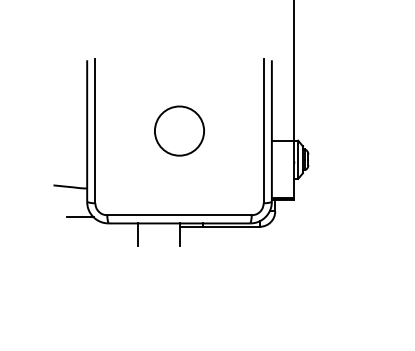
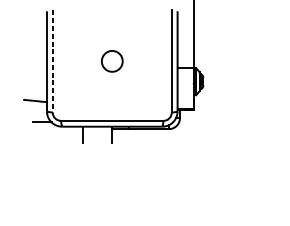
circle: (179, 130) -> (112, 60), size x0.6
line: (95, 131) -> (52, 61), solid -> dashed

